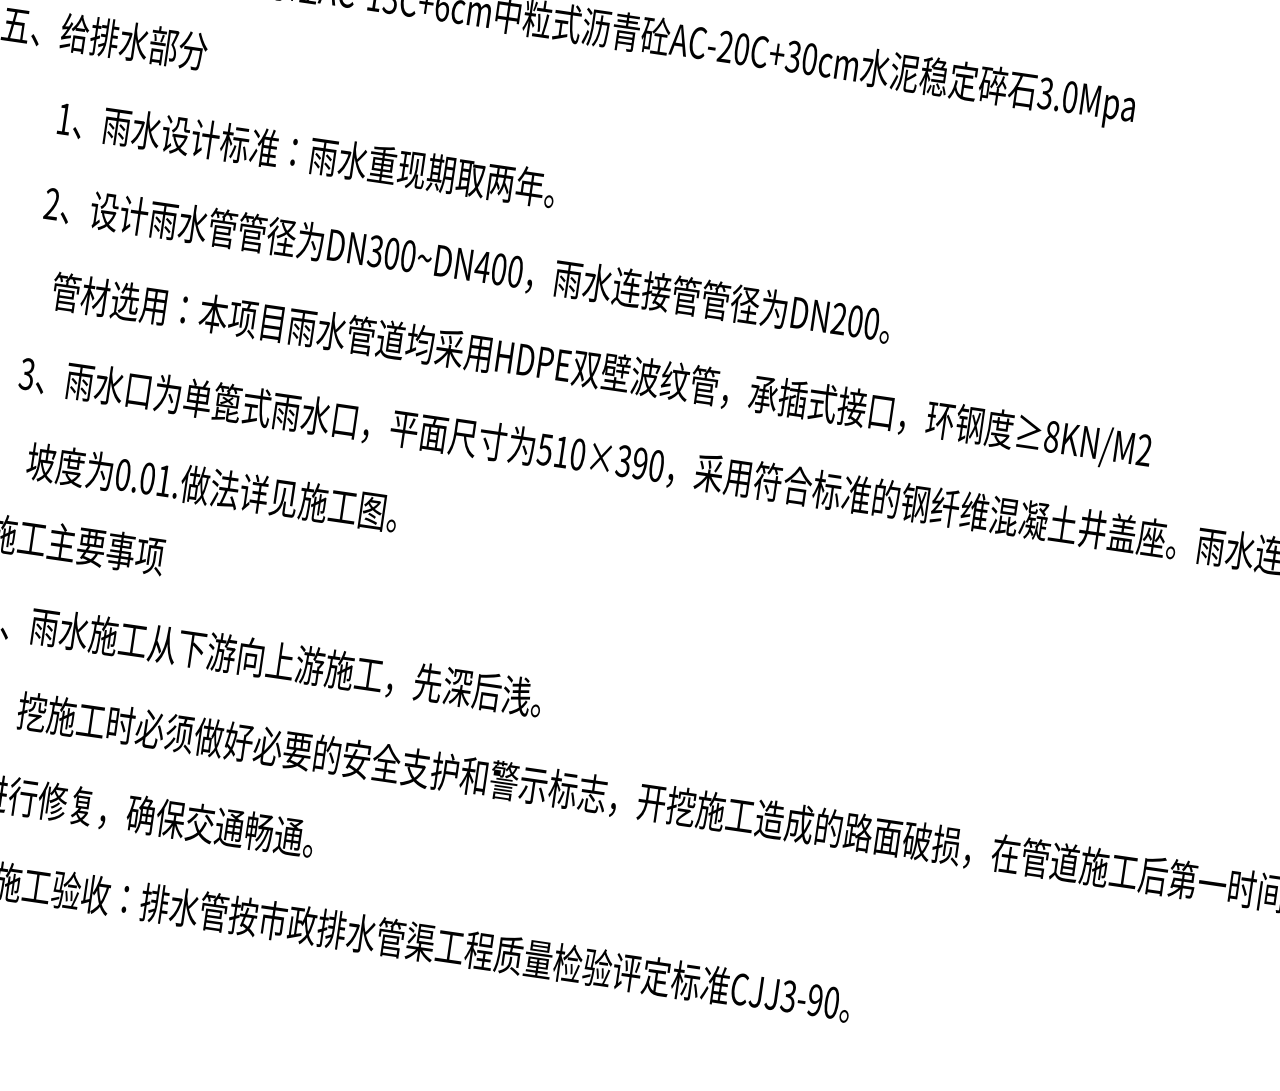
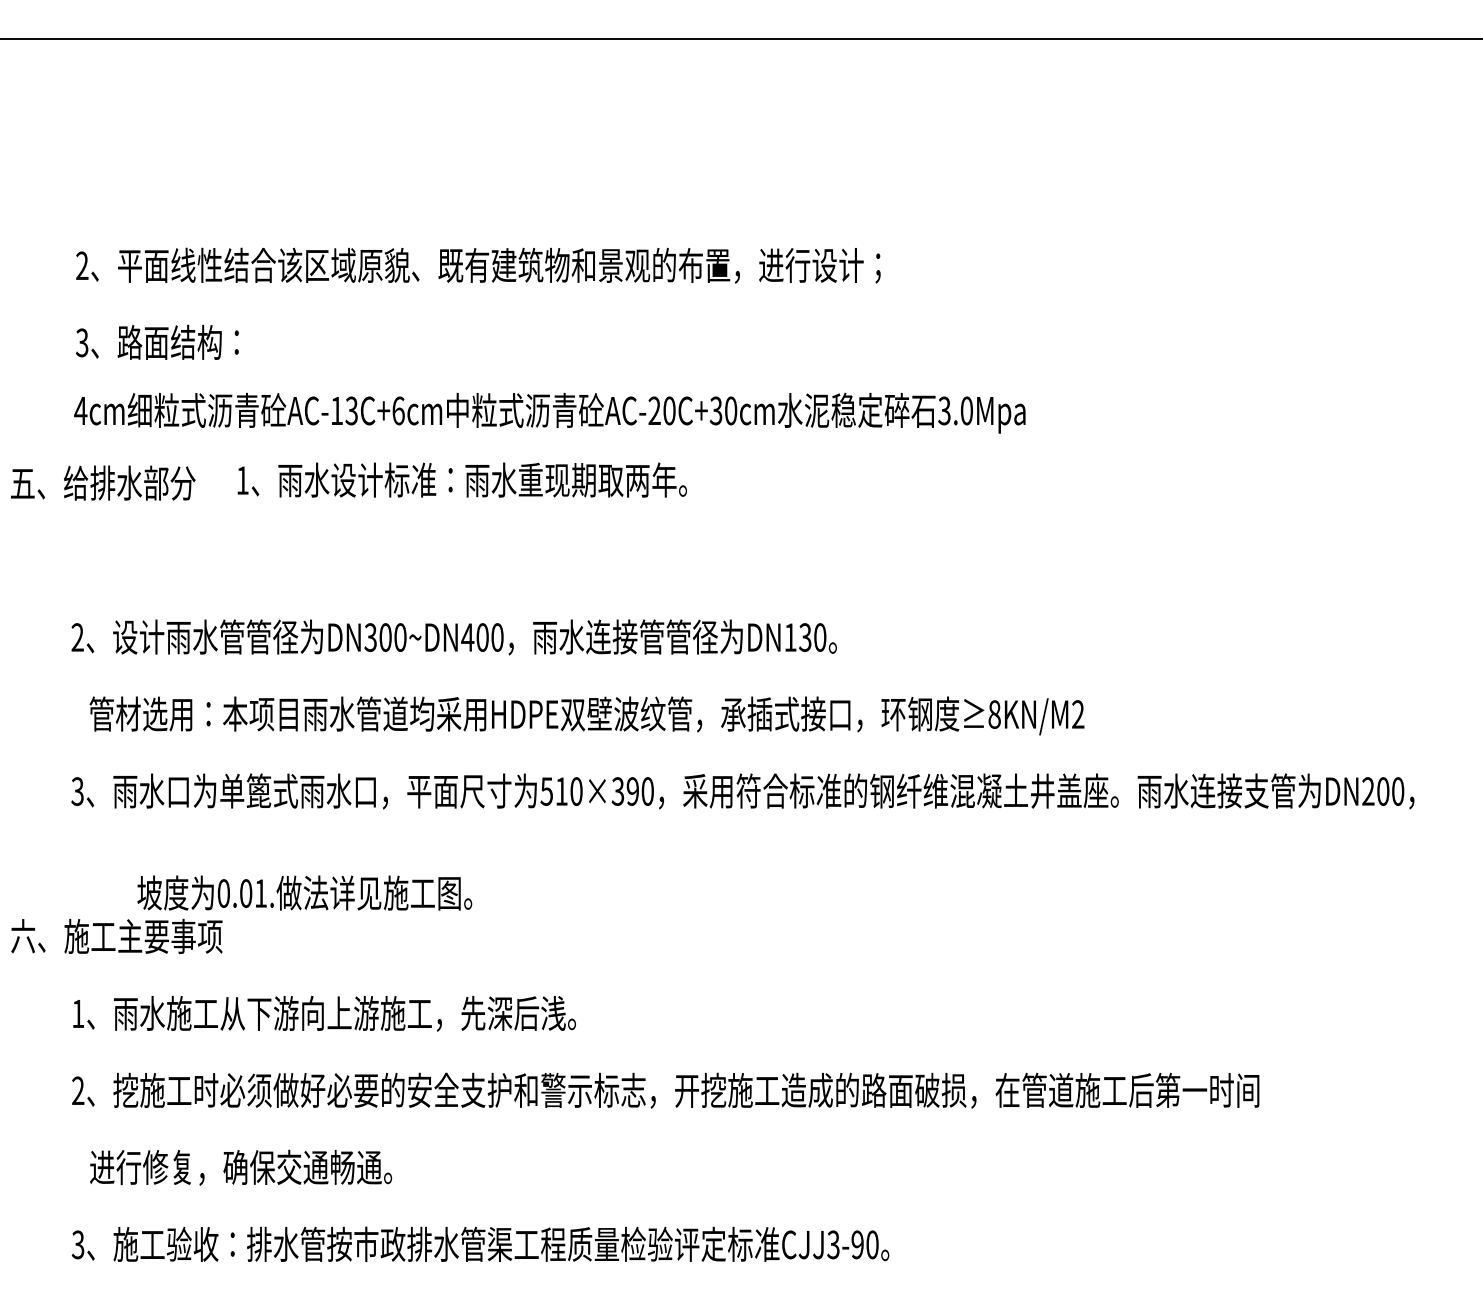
text: (306, 153) -> (461, 479), moved
text: (846, 320) -> (797, 637), DN200 -> DN130
text: (212, 486) -> (304, 892), moved

